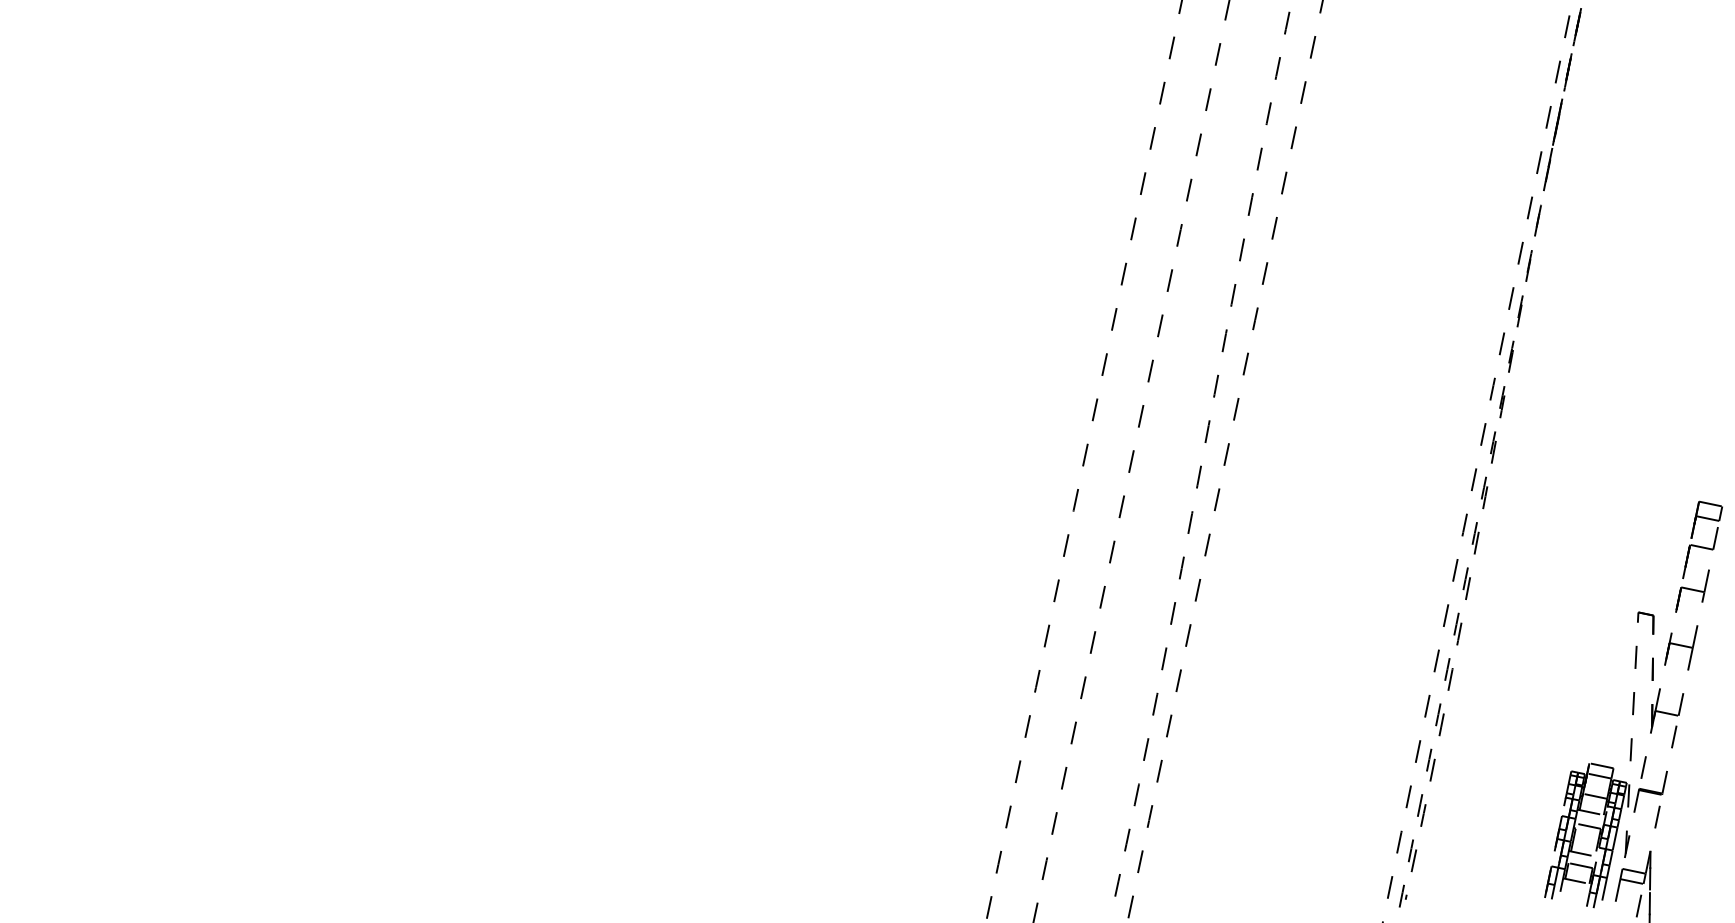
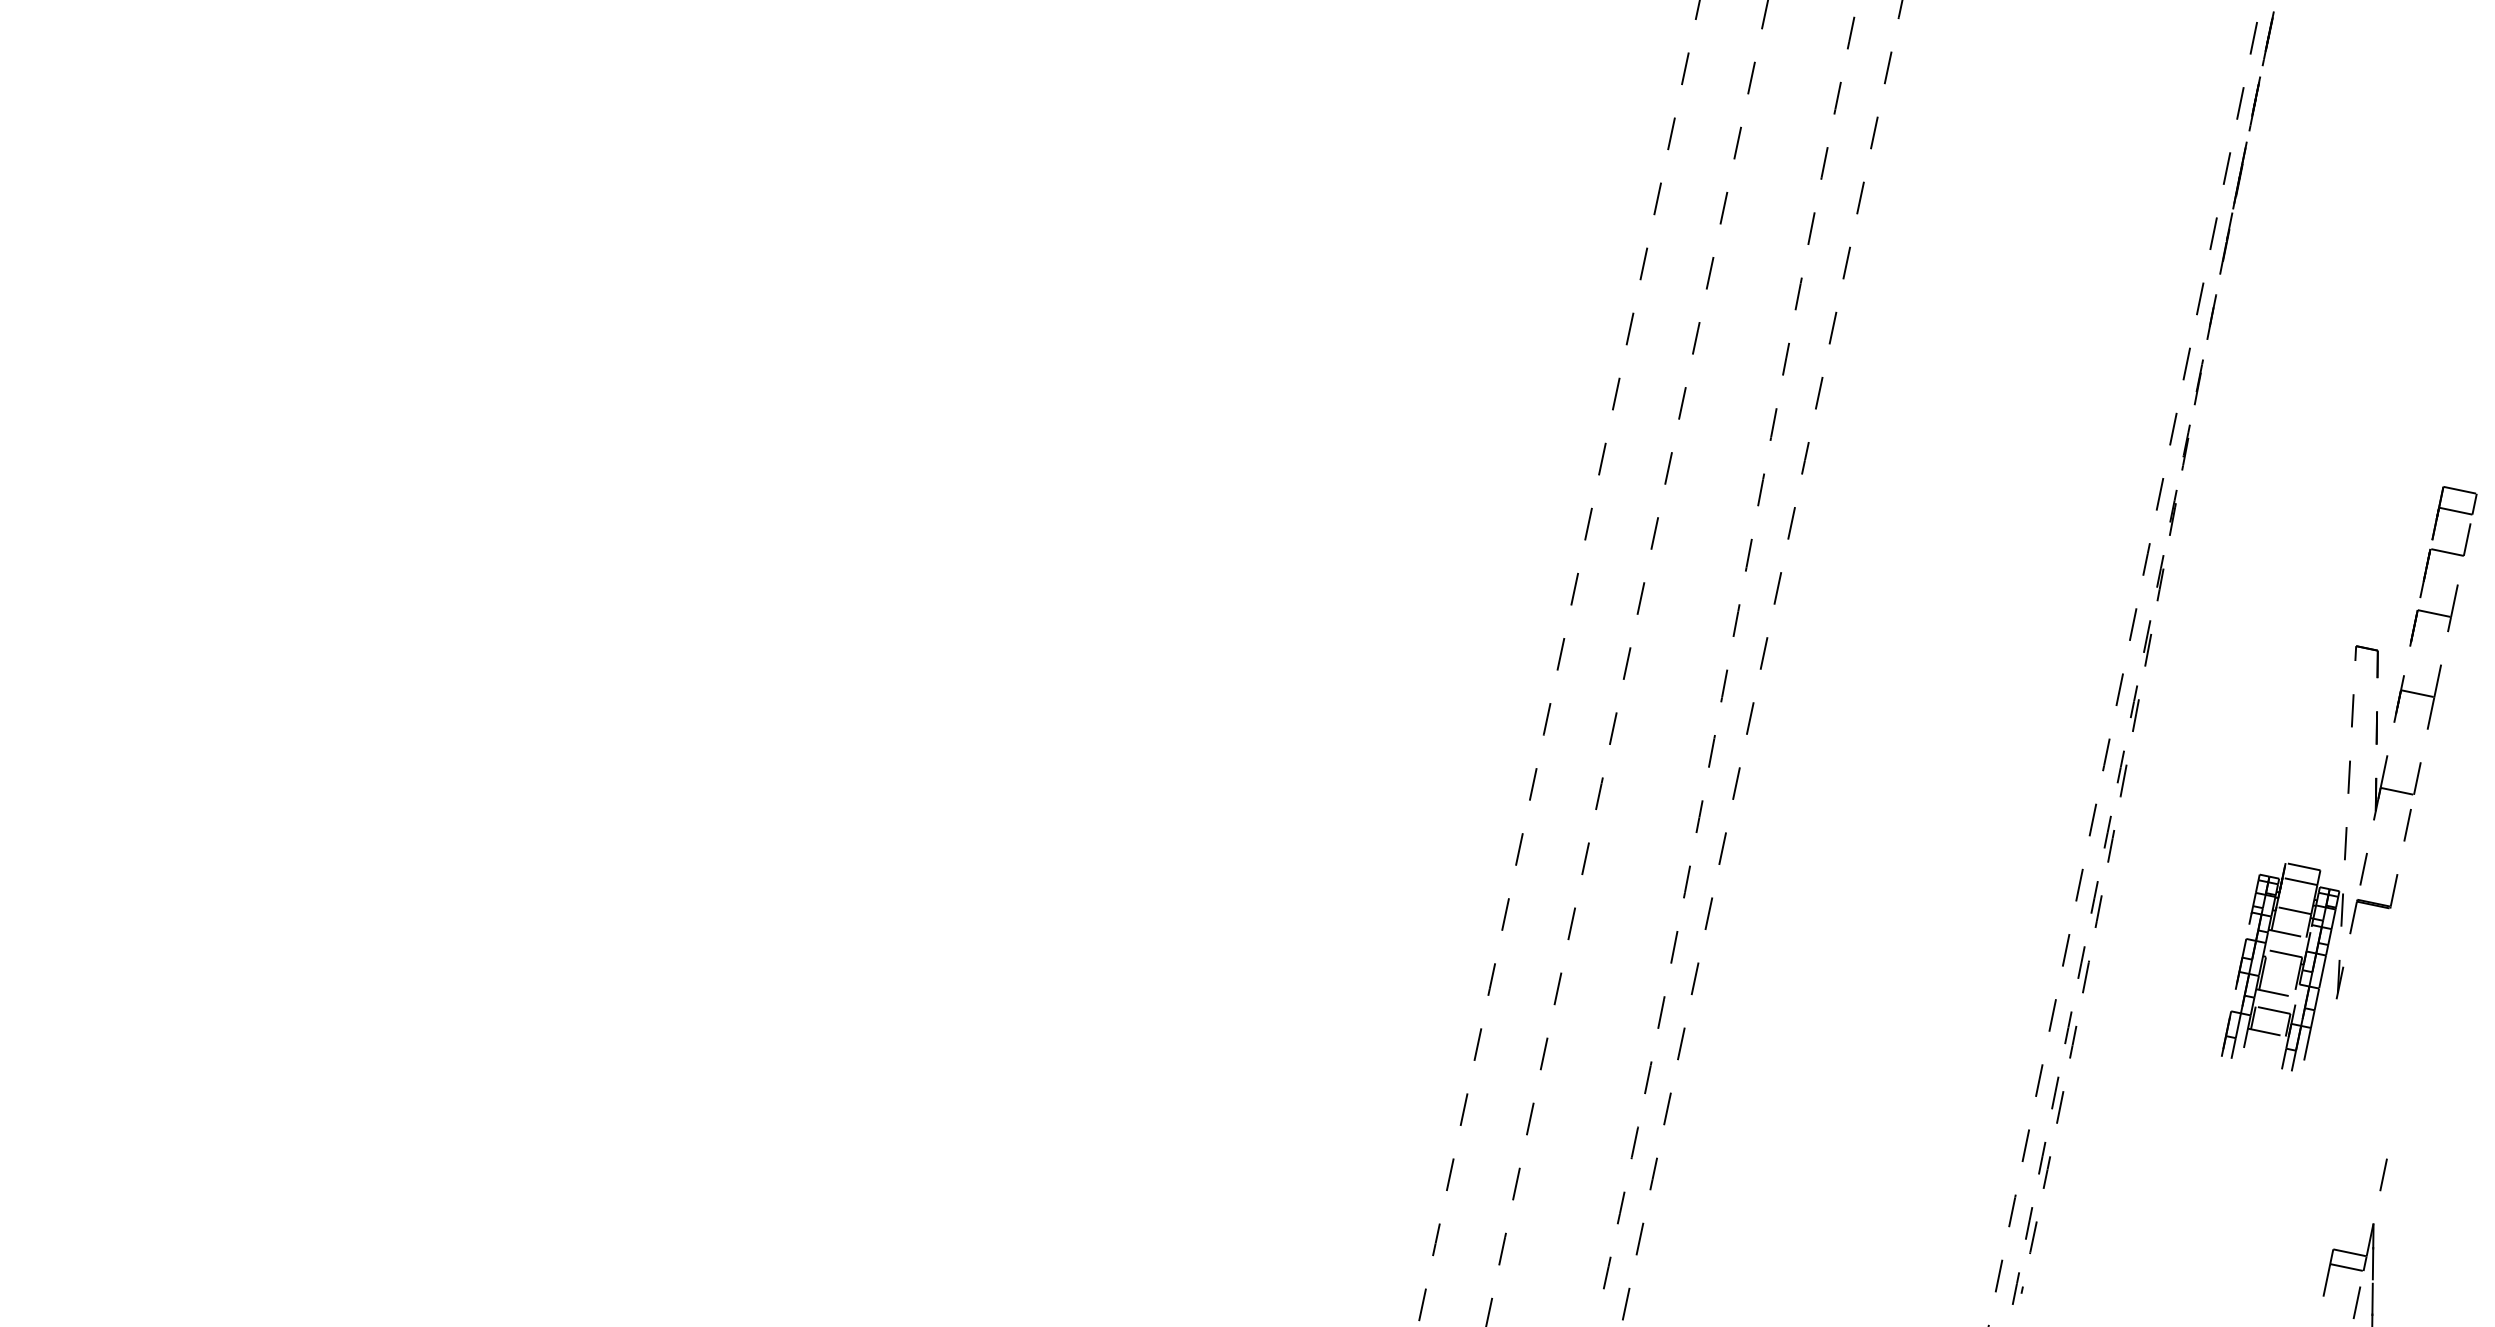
part: (1633, 704) -> (2349, 778), moved

